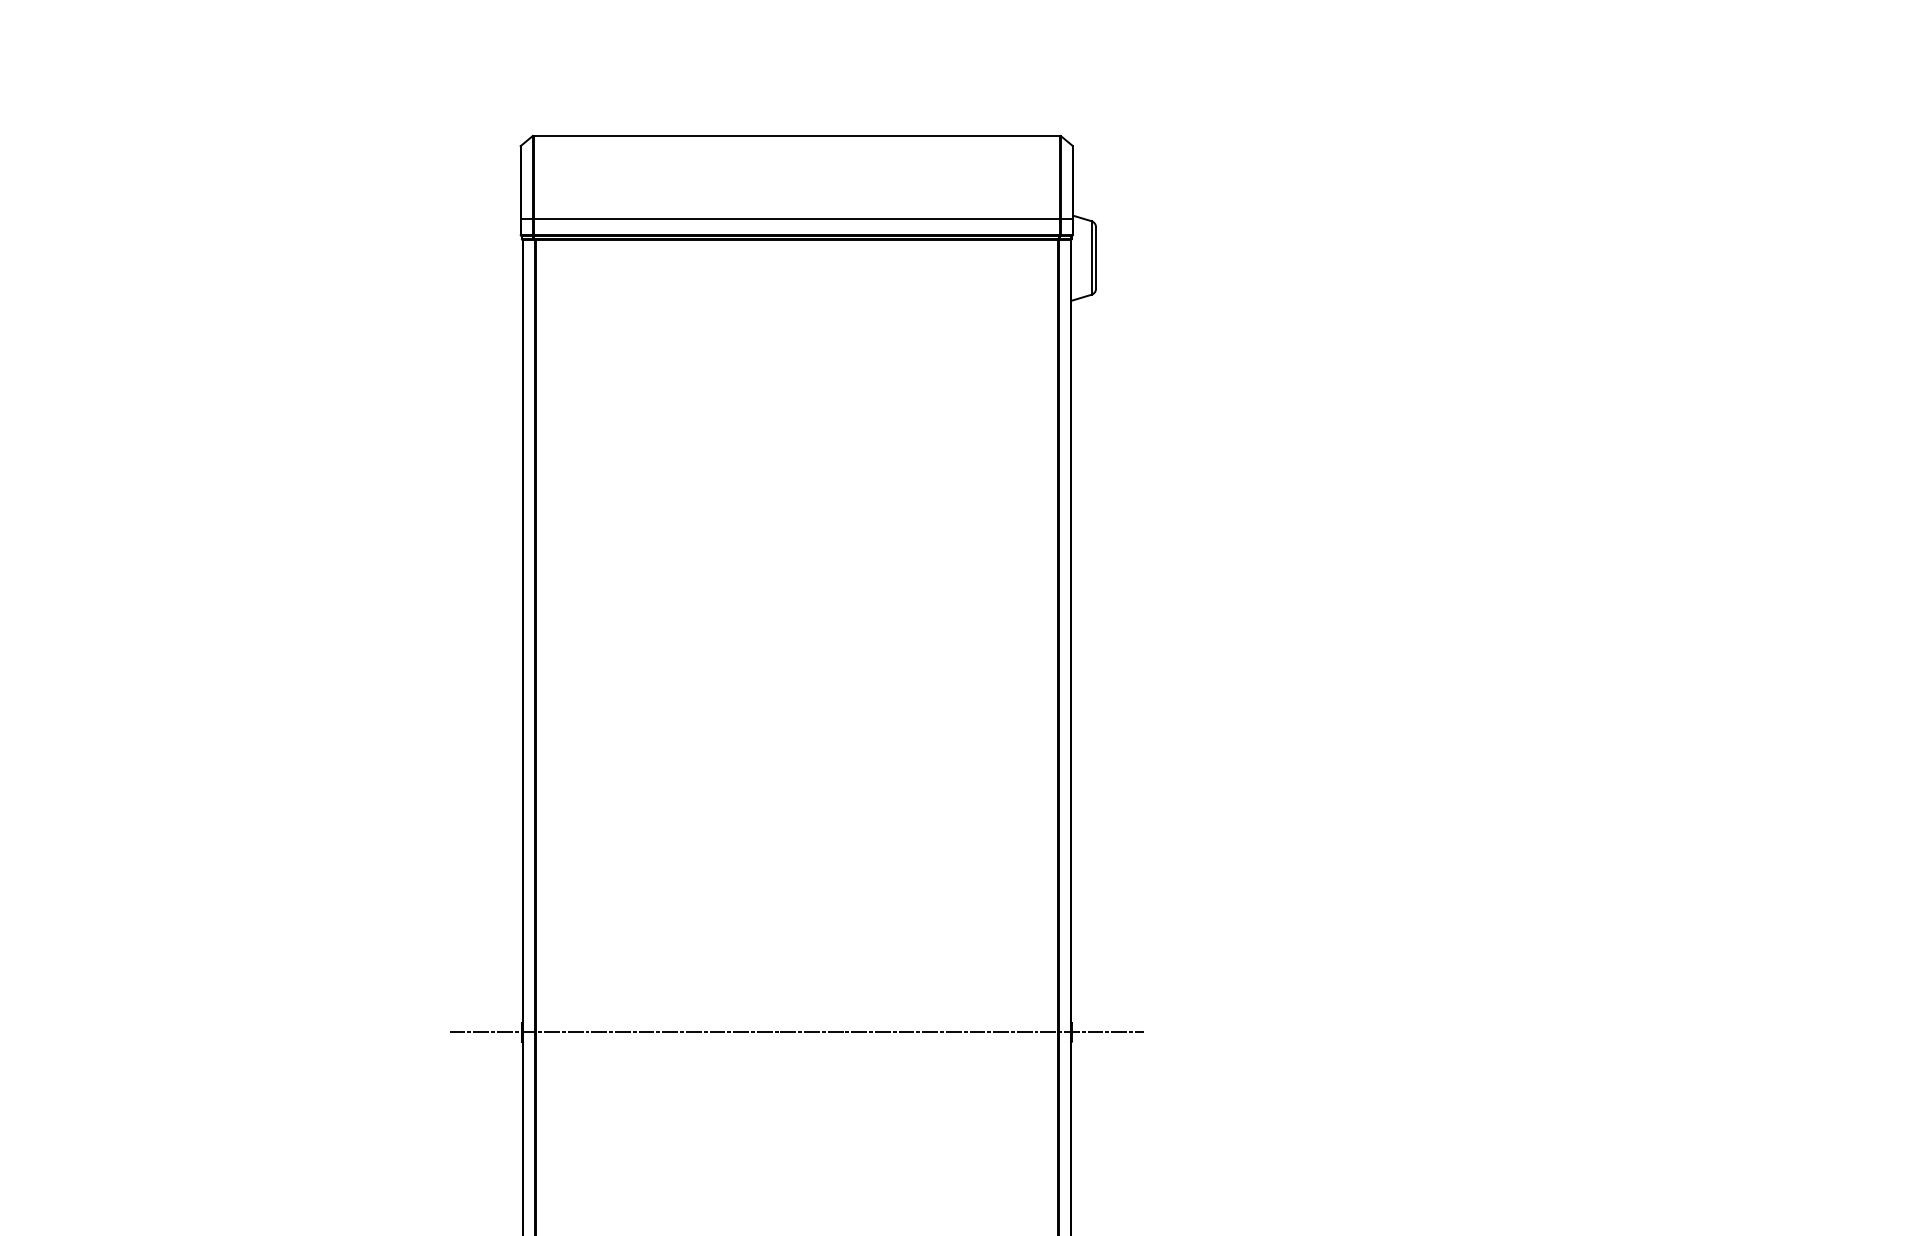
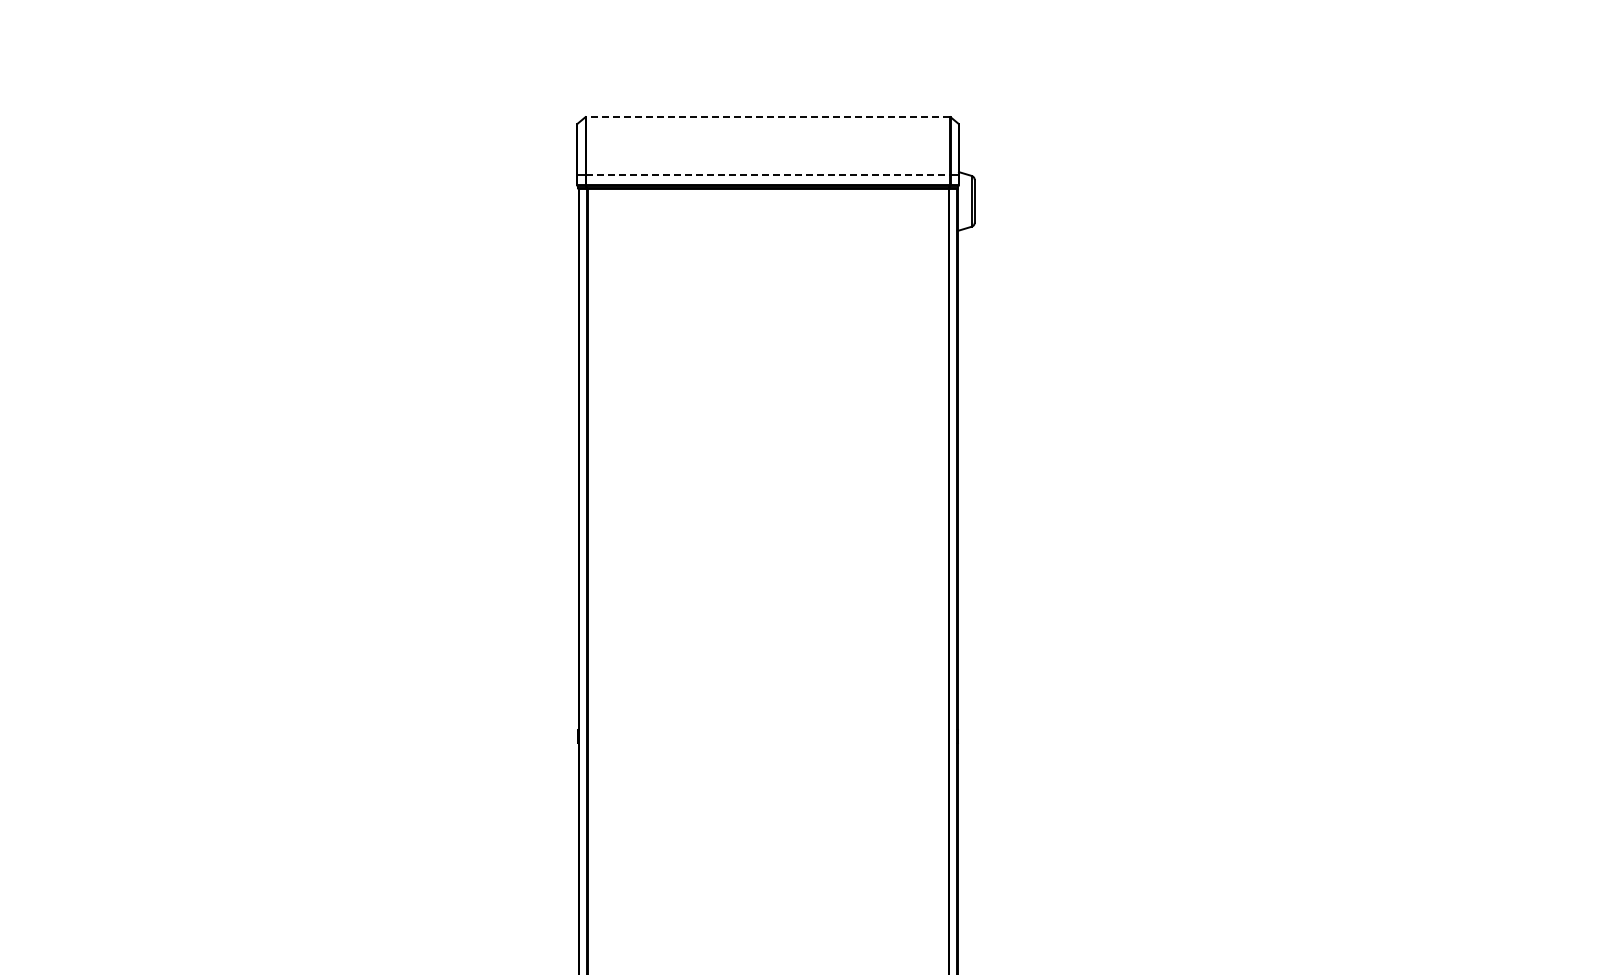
line: (797, 135) -> (768, 116), solid -> dashed
line: (797, 219) -> (768, 174), solid -> dashed
line: (796, 1032) -> (767, 736), removed

